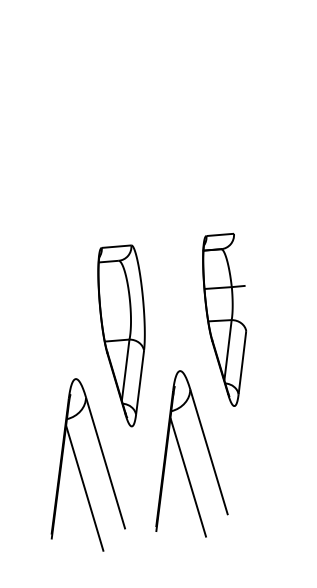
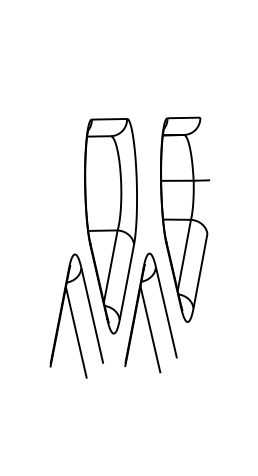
part: (225, 320) -> (184, 219), size x1.67
part: (122, 336) -> (110, 226), size x1.67

